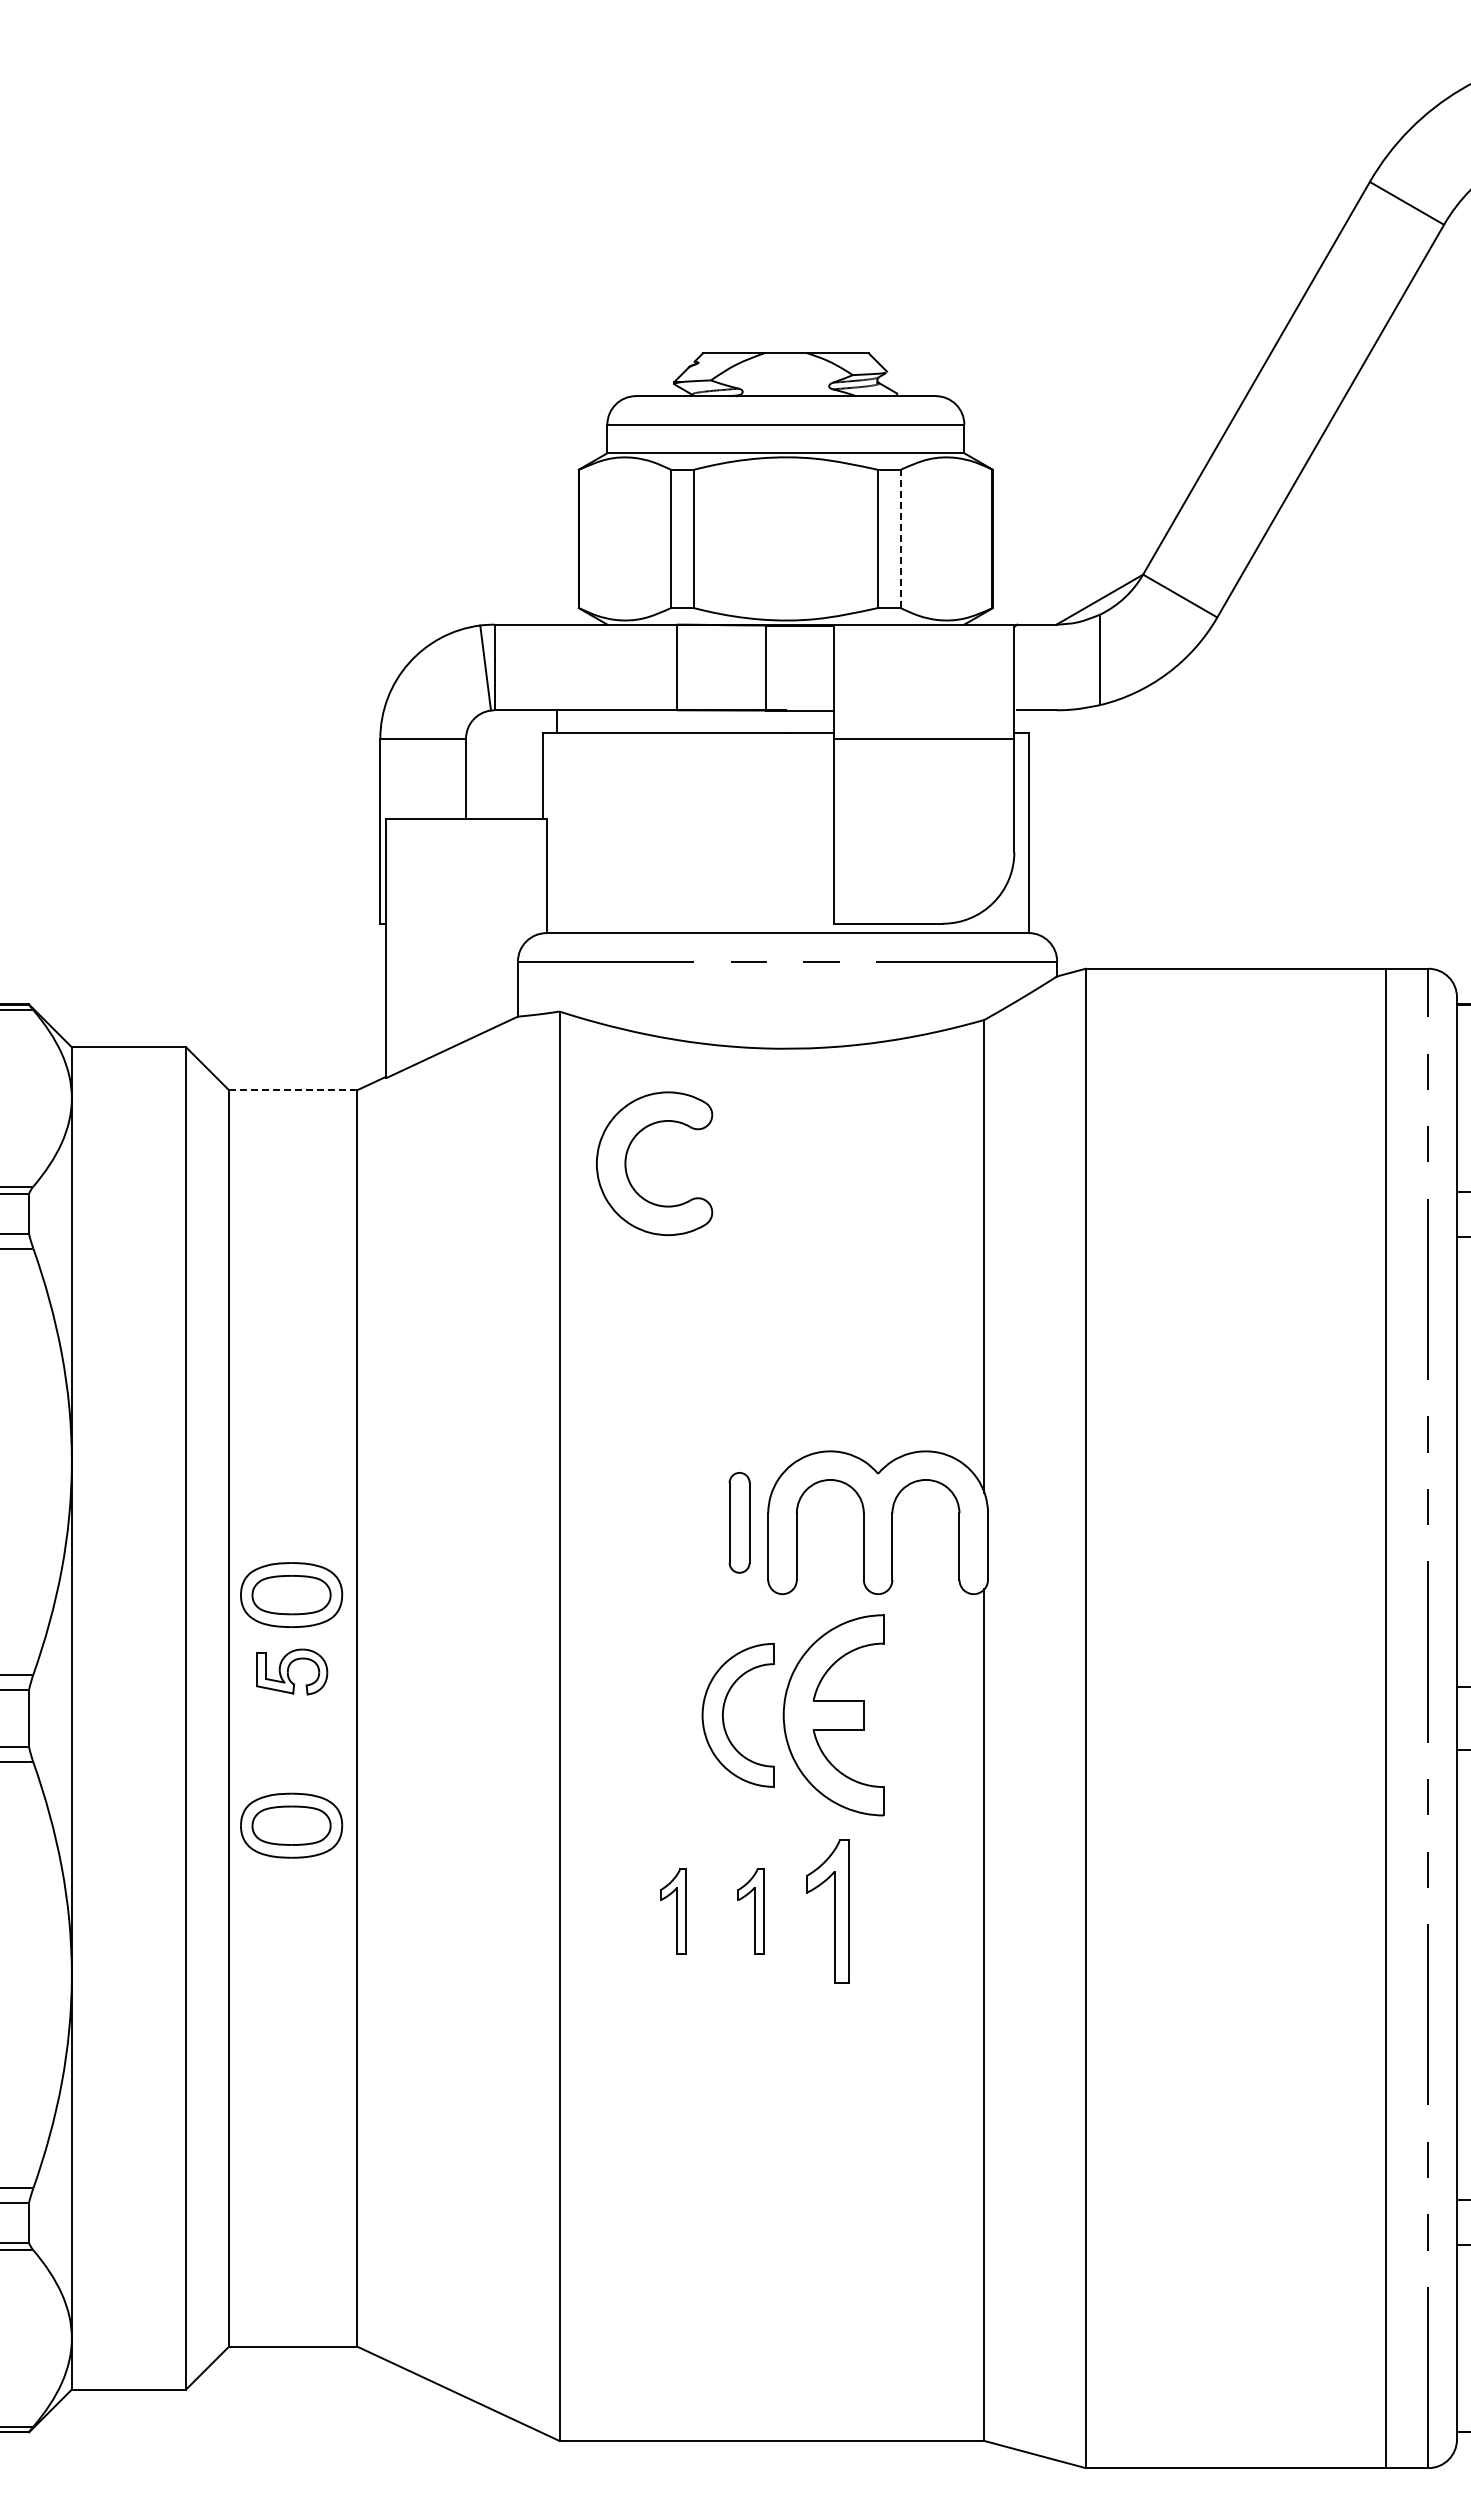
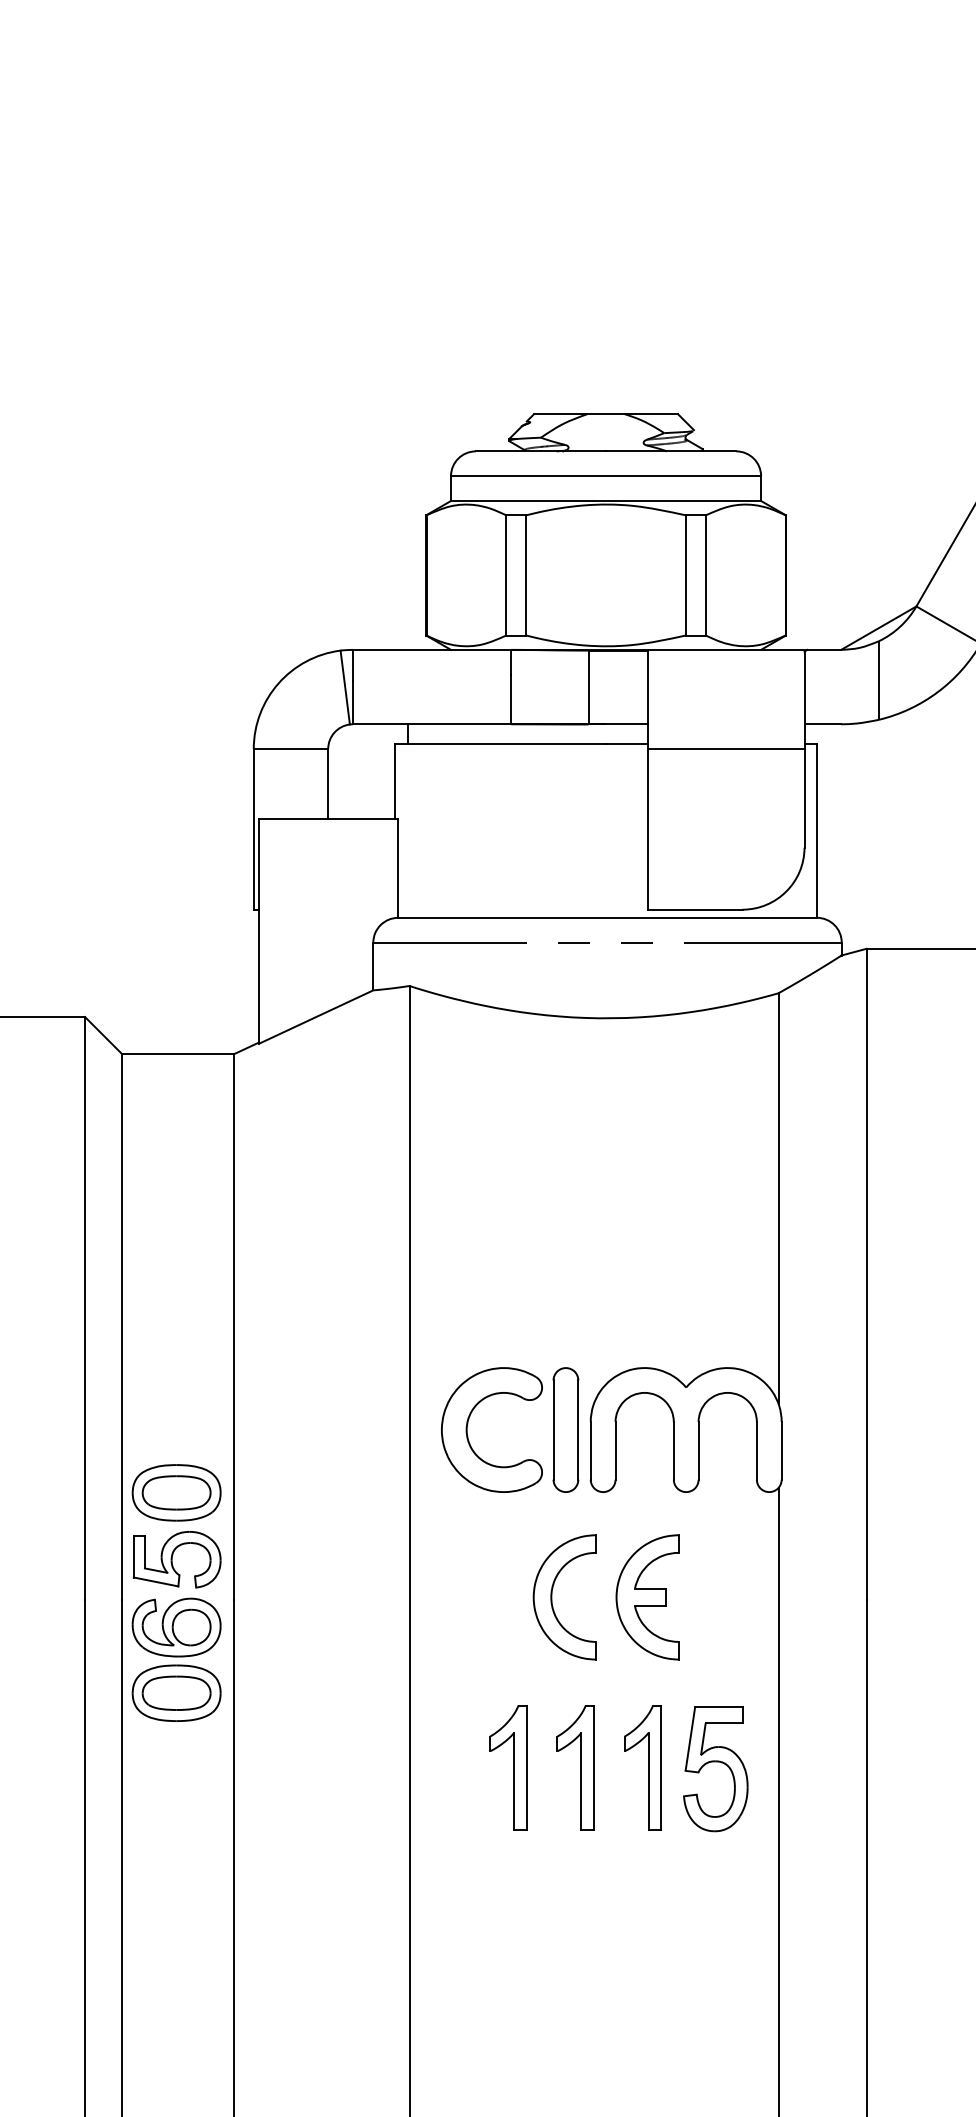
line: (900, 538) -> (705, 575), dashed -> solid
line: (292, 1090) -> (177, 1054), dashed -> solid
part: (626, 1163) -> (467, 1429), moved
part: (739, 1522) -> (565, 1429), size x1.43
part: (292, 1671) -> (177, 1559), size x1.43
part: (833, 1715) -> (647, 1597), size x0.71
part: (291, 1750) -> (176, 1627), added
part: (909, 1905) -> (713, 1762), added
part: (673, 1911) -> (508, 1767), size x1.67
part: (750, 1911) -> (575, 1767), size x1.67

